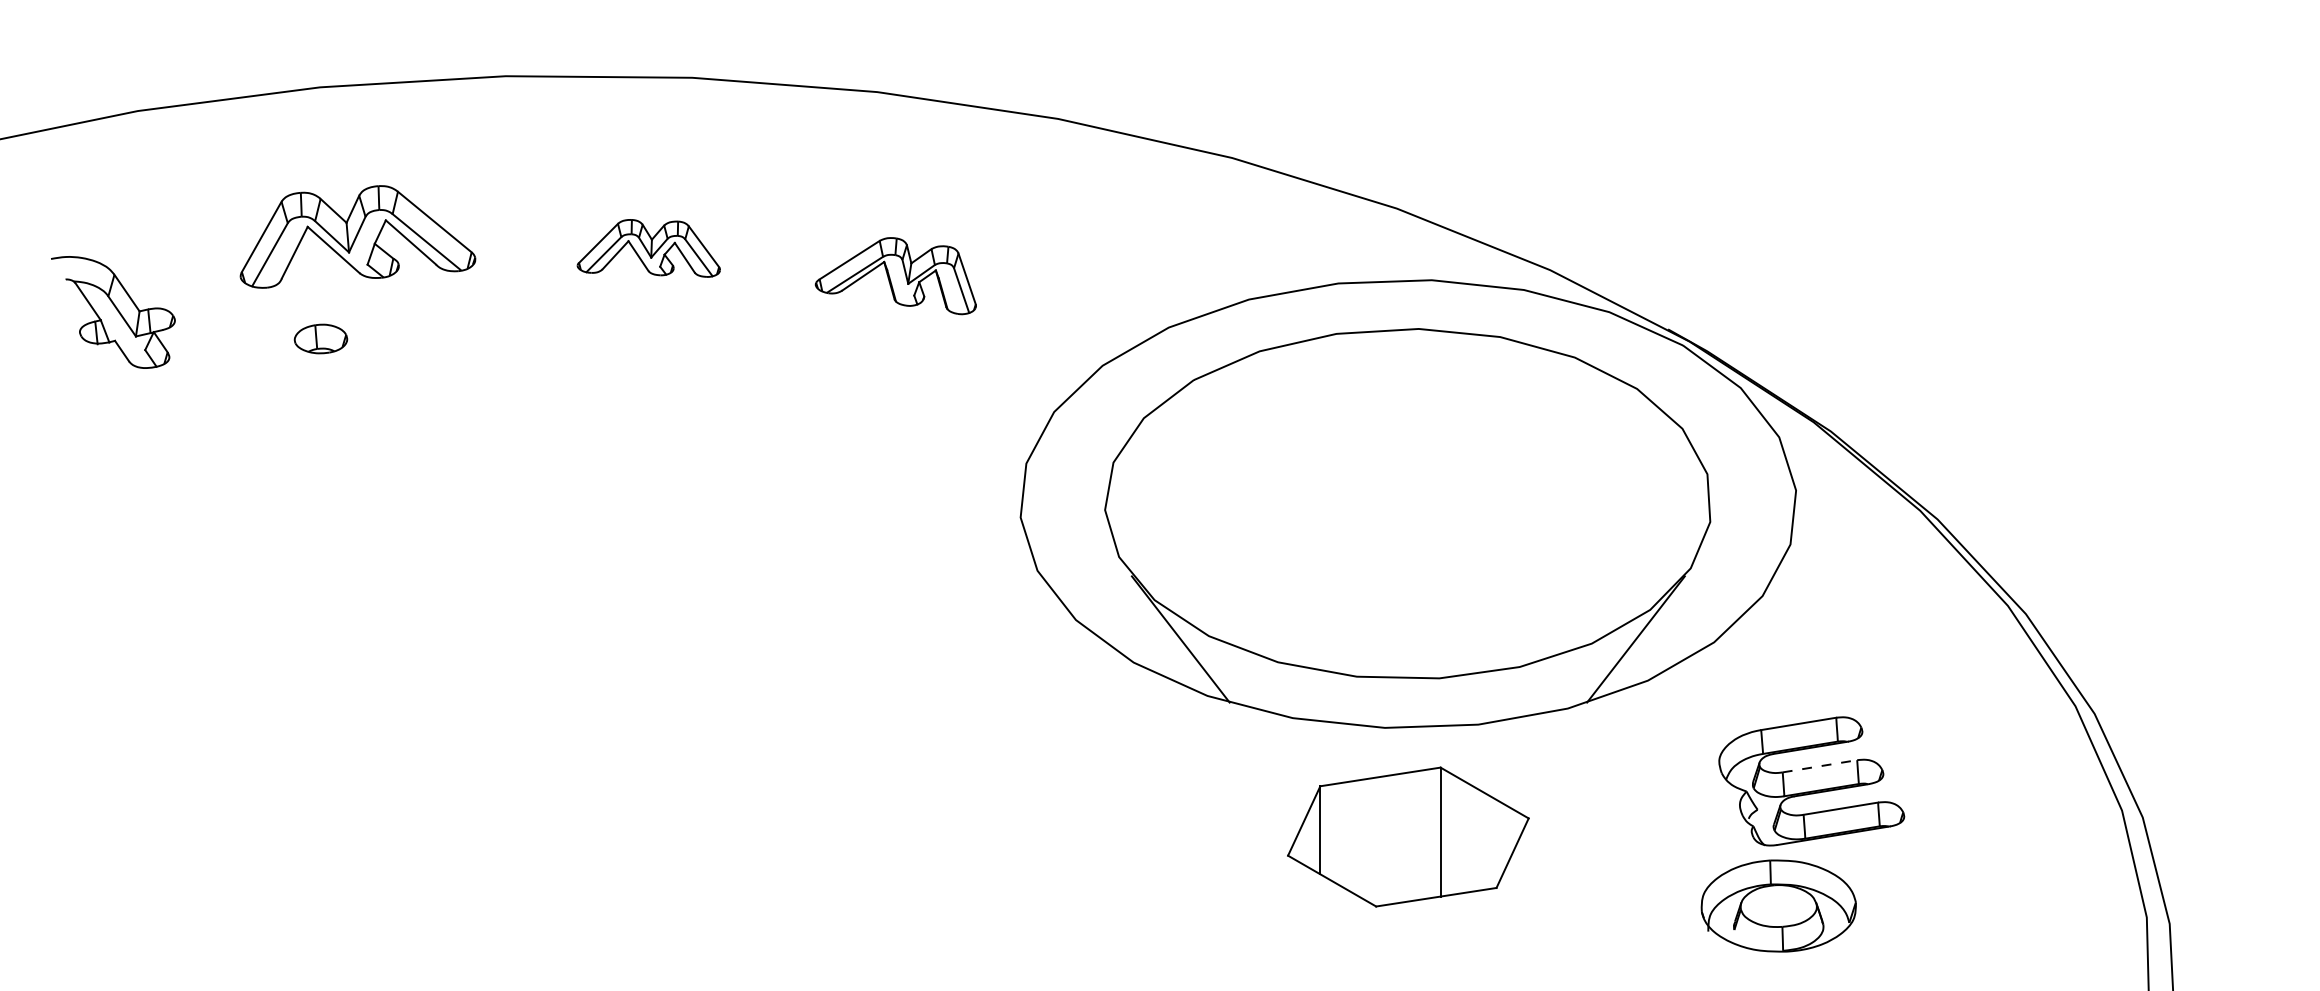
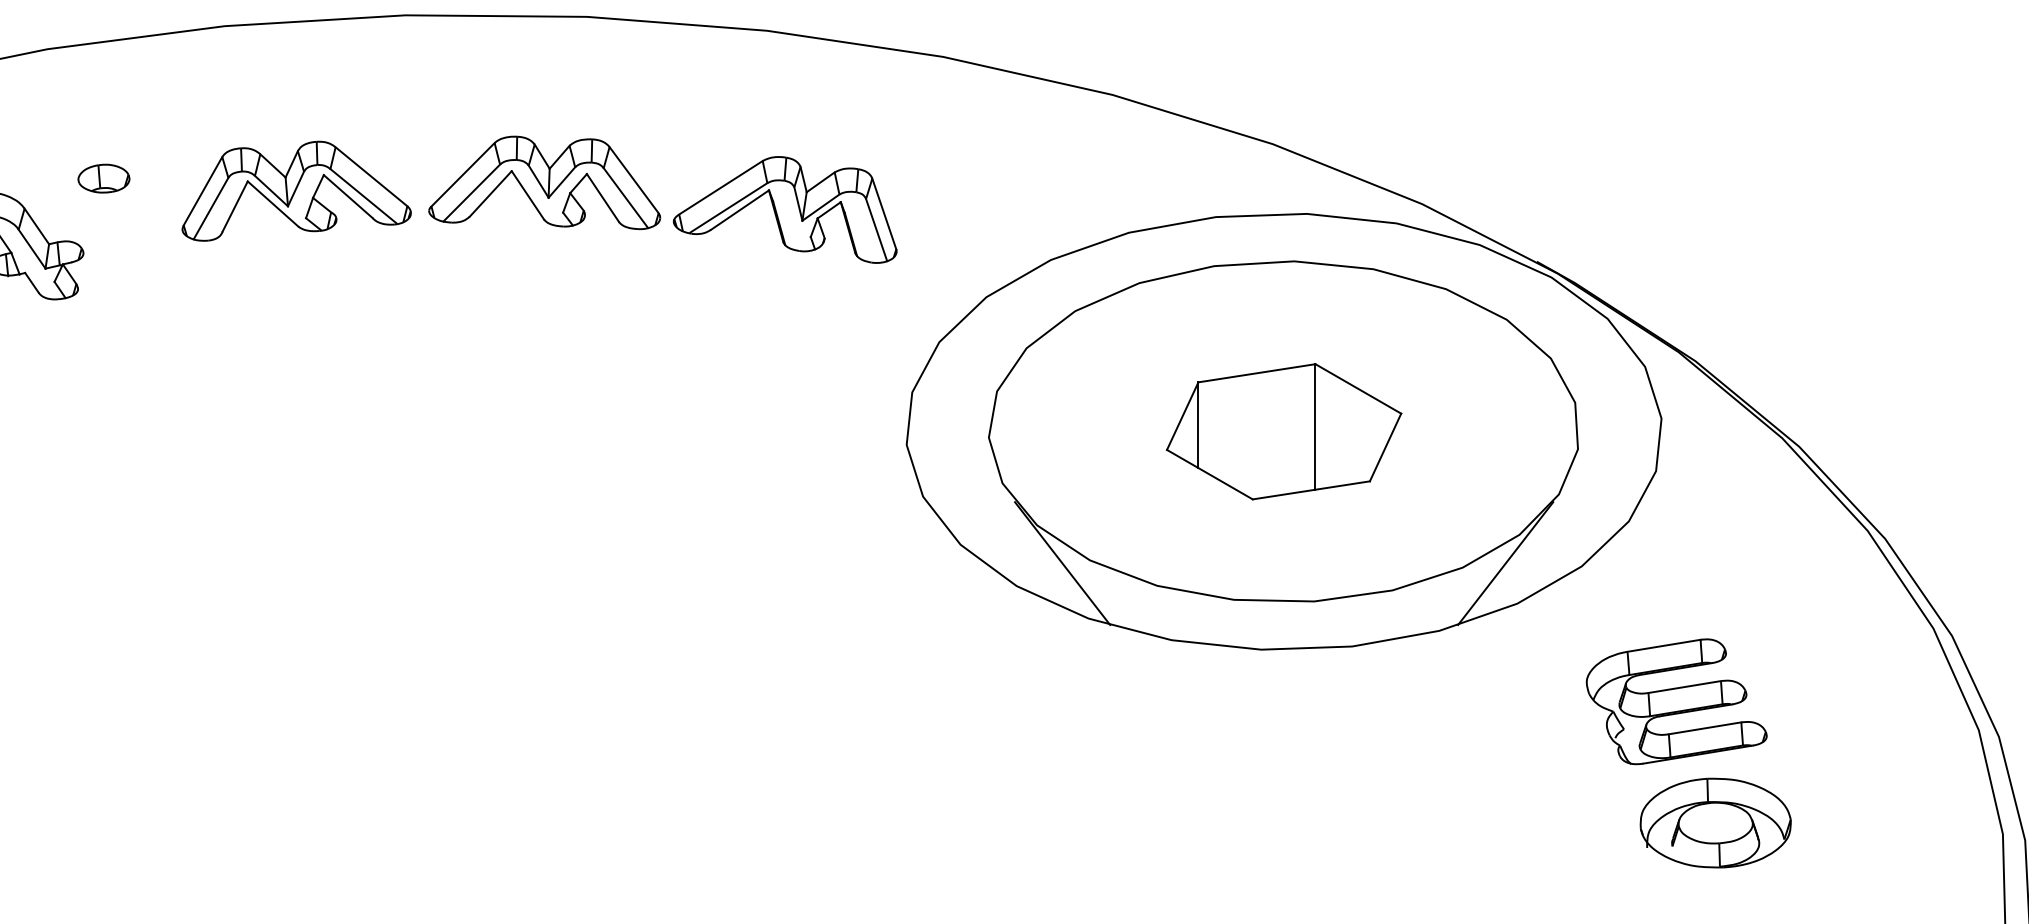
part: (357, 236) -> (296, 190), moved
part: (648, 248) -> (544, 183), size x1.67
part: (895, 275) -> (784, 209), size x1.43
part: (320, 338) -> (103, 178), moved
line: (1819, 766) -> (1684, 687), dashed -> solid
part: (1408, 836) -> (1284, 431), moved
part: (1778, 905) -> (1715, 822), moved

